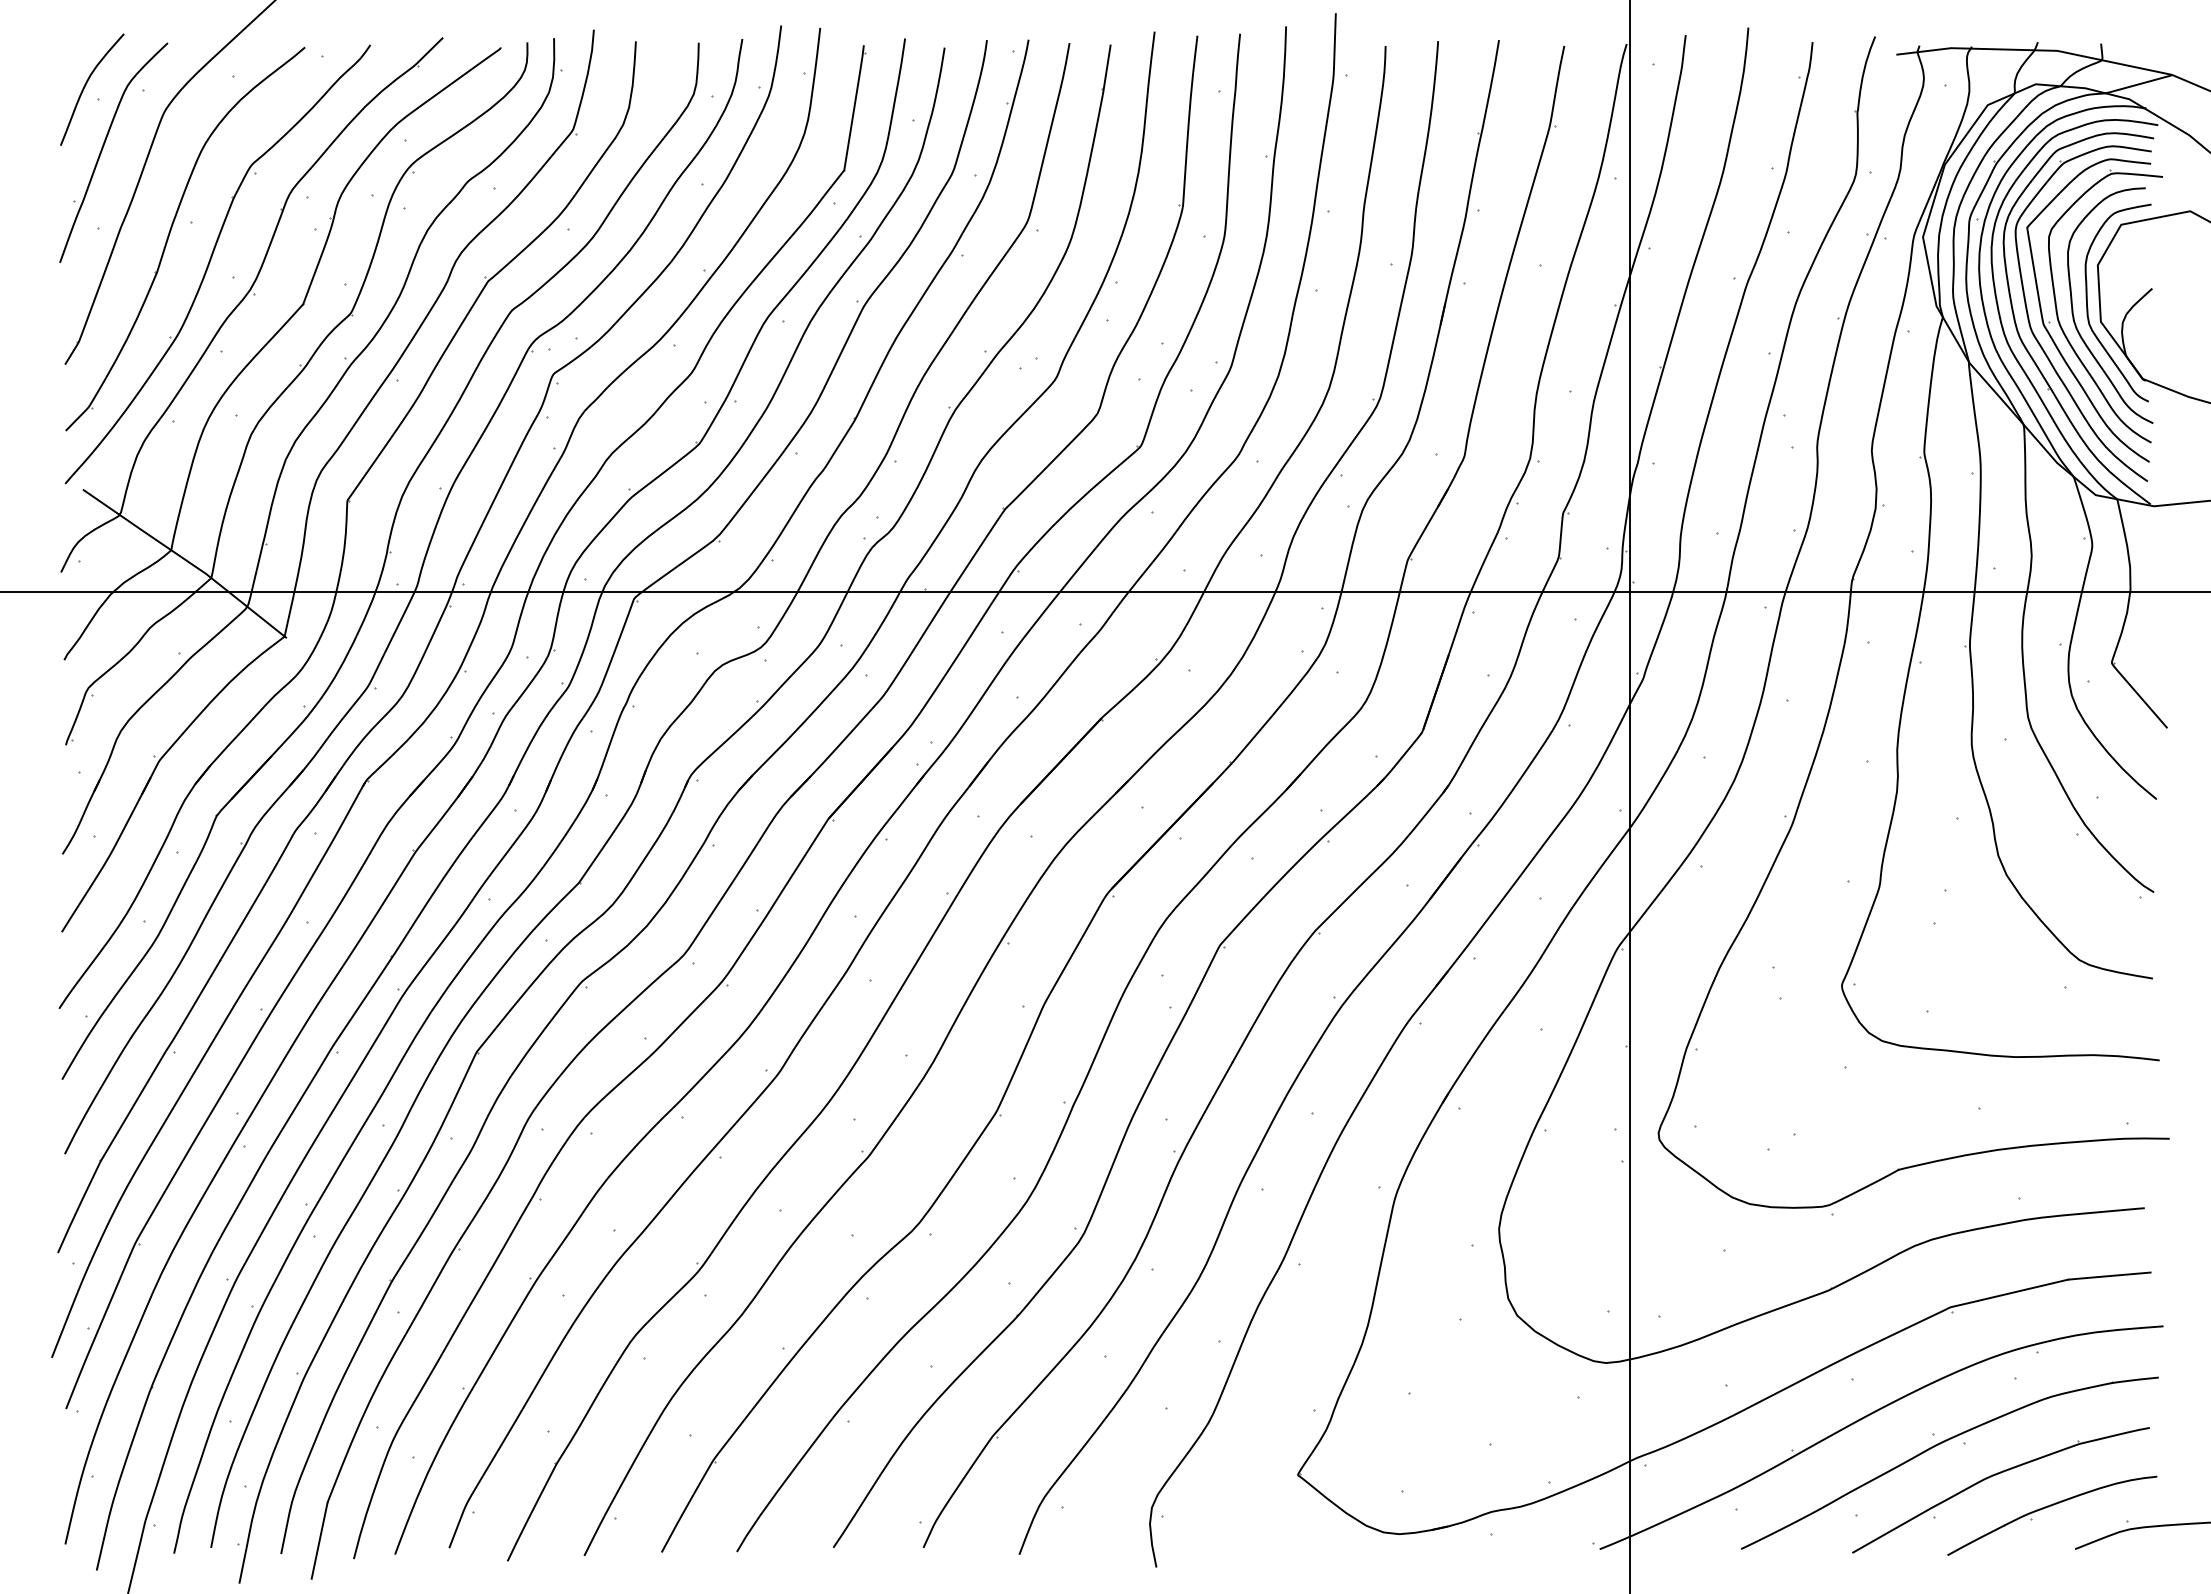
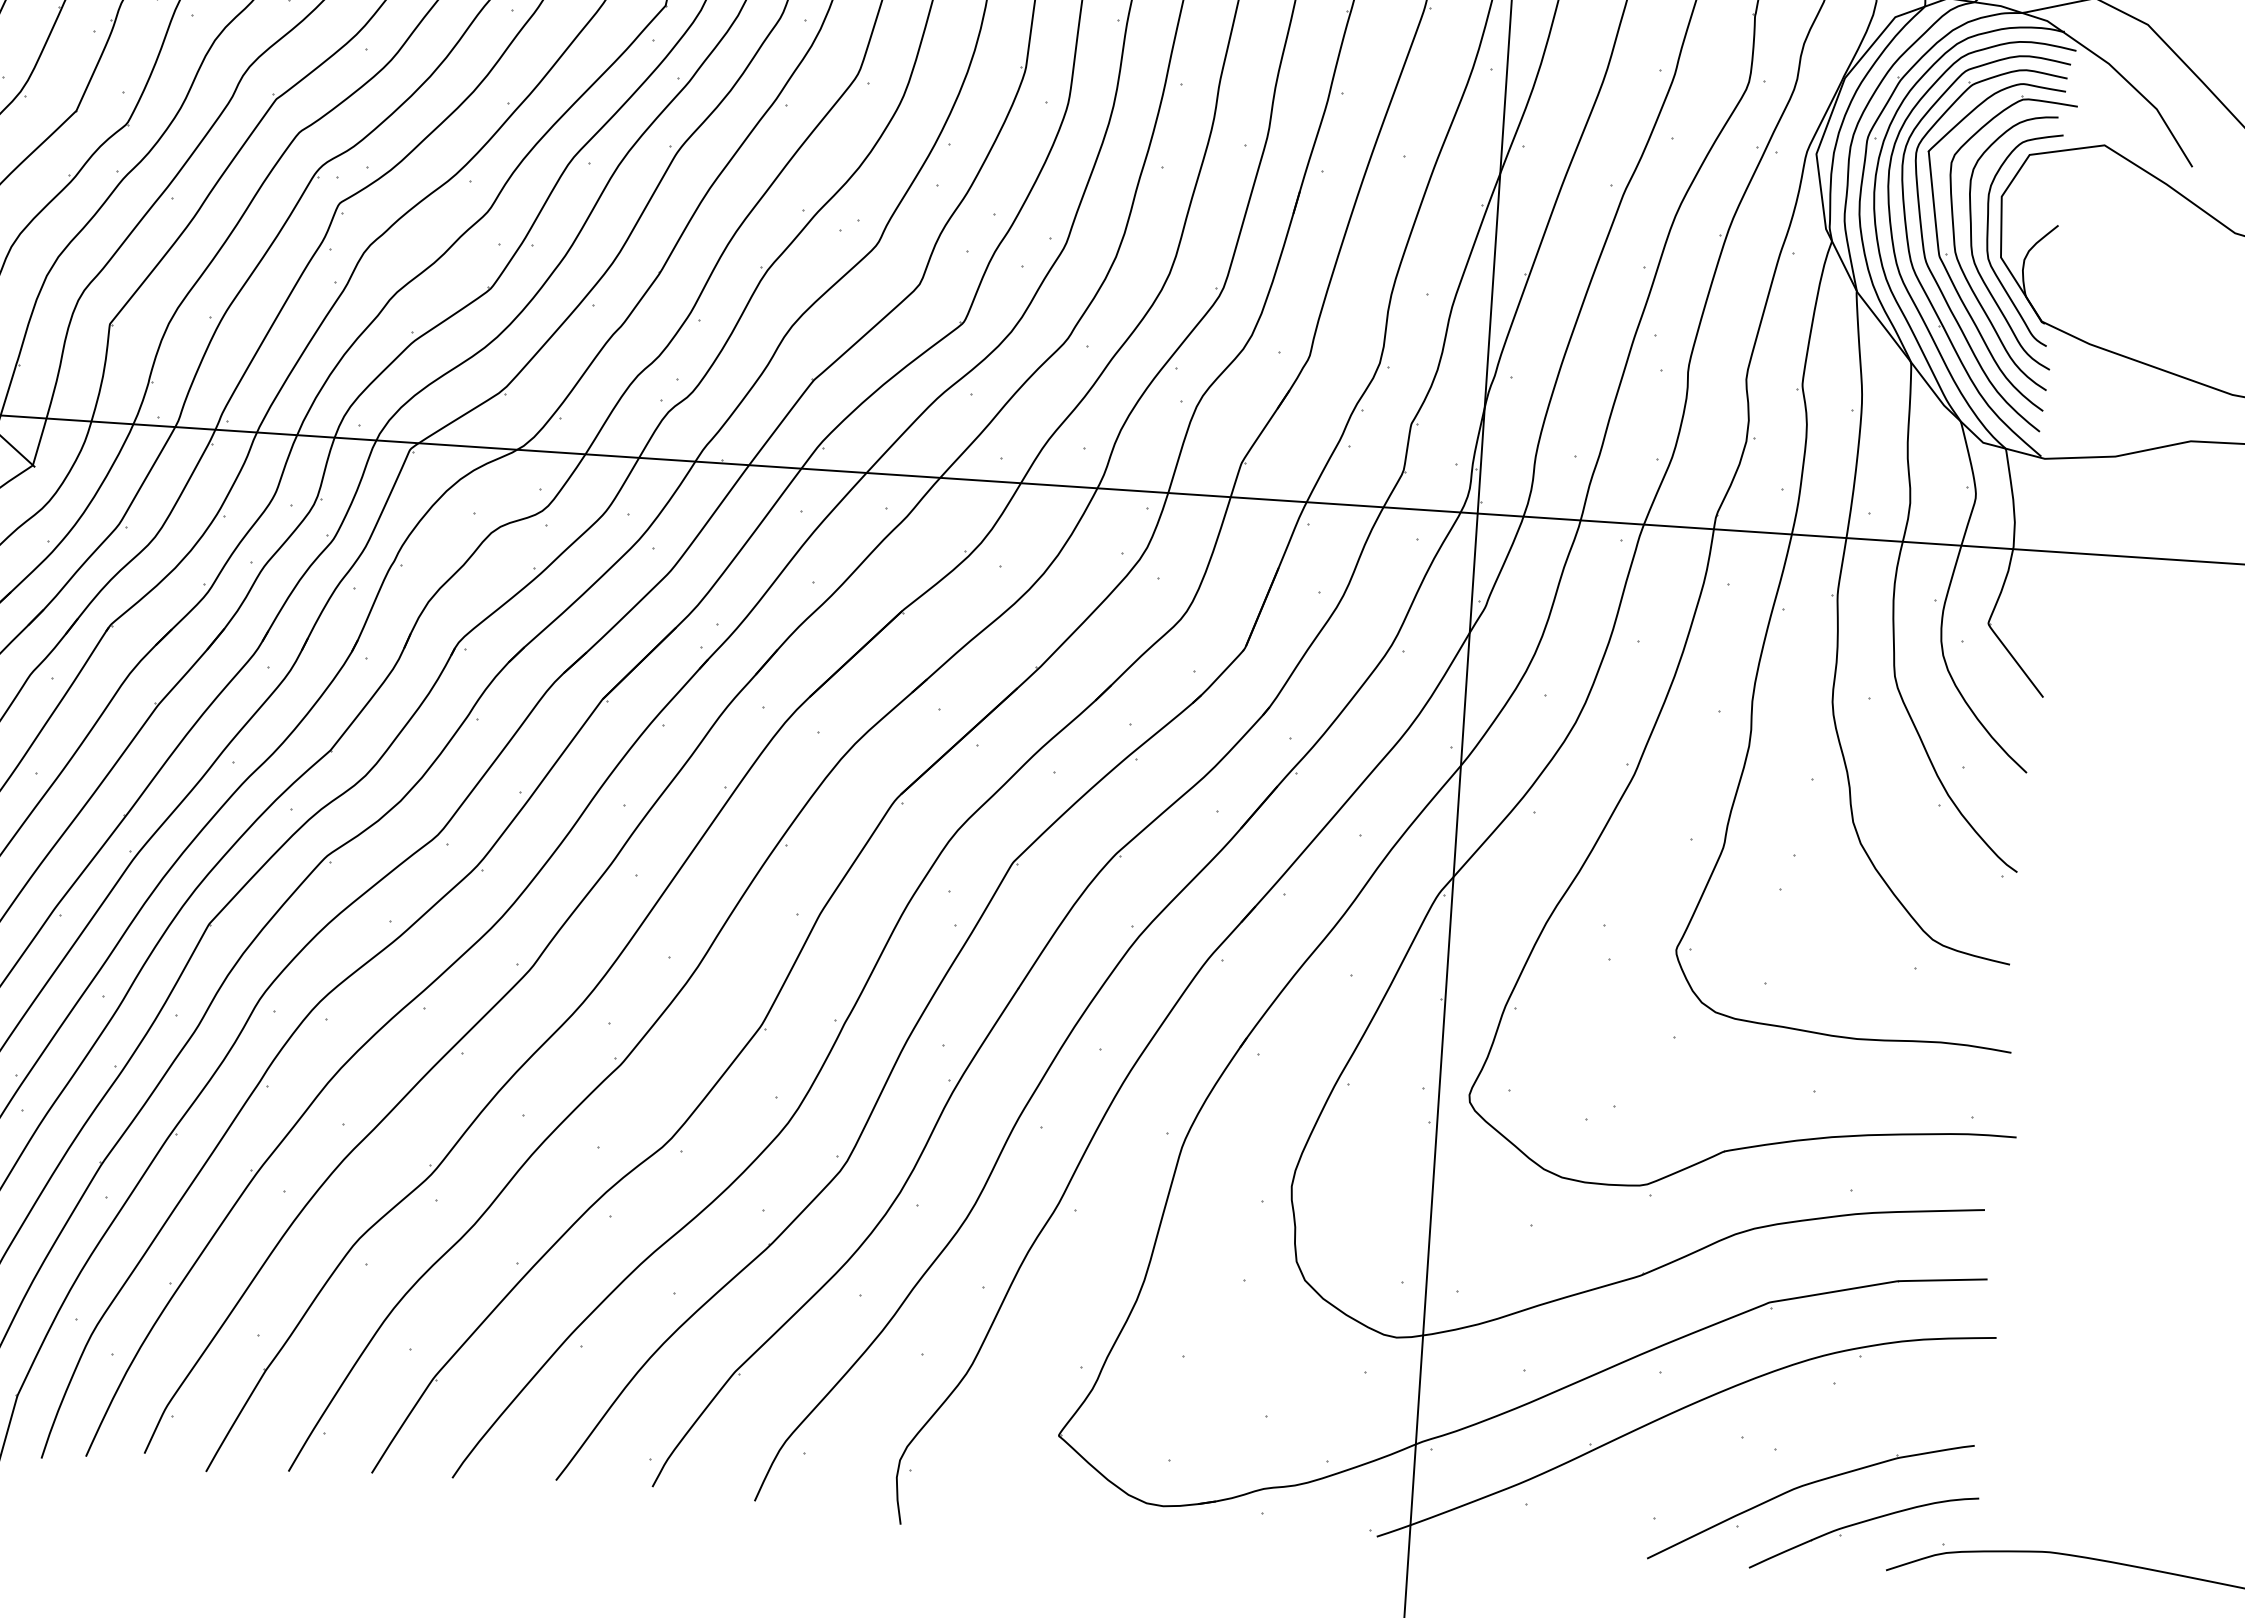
part: (1940, 1444) -> (1749, 1448), removed

